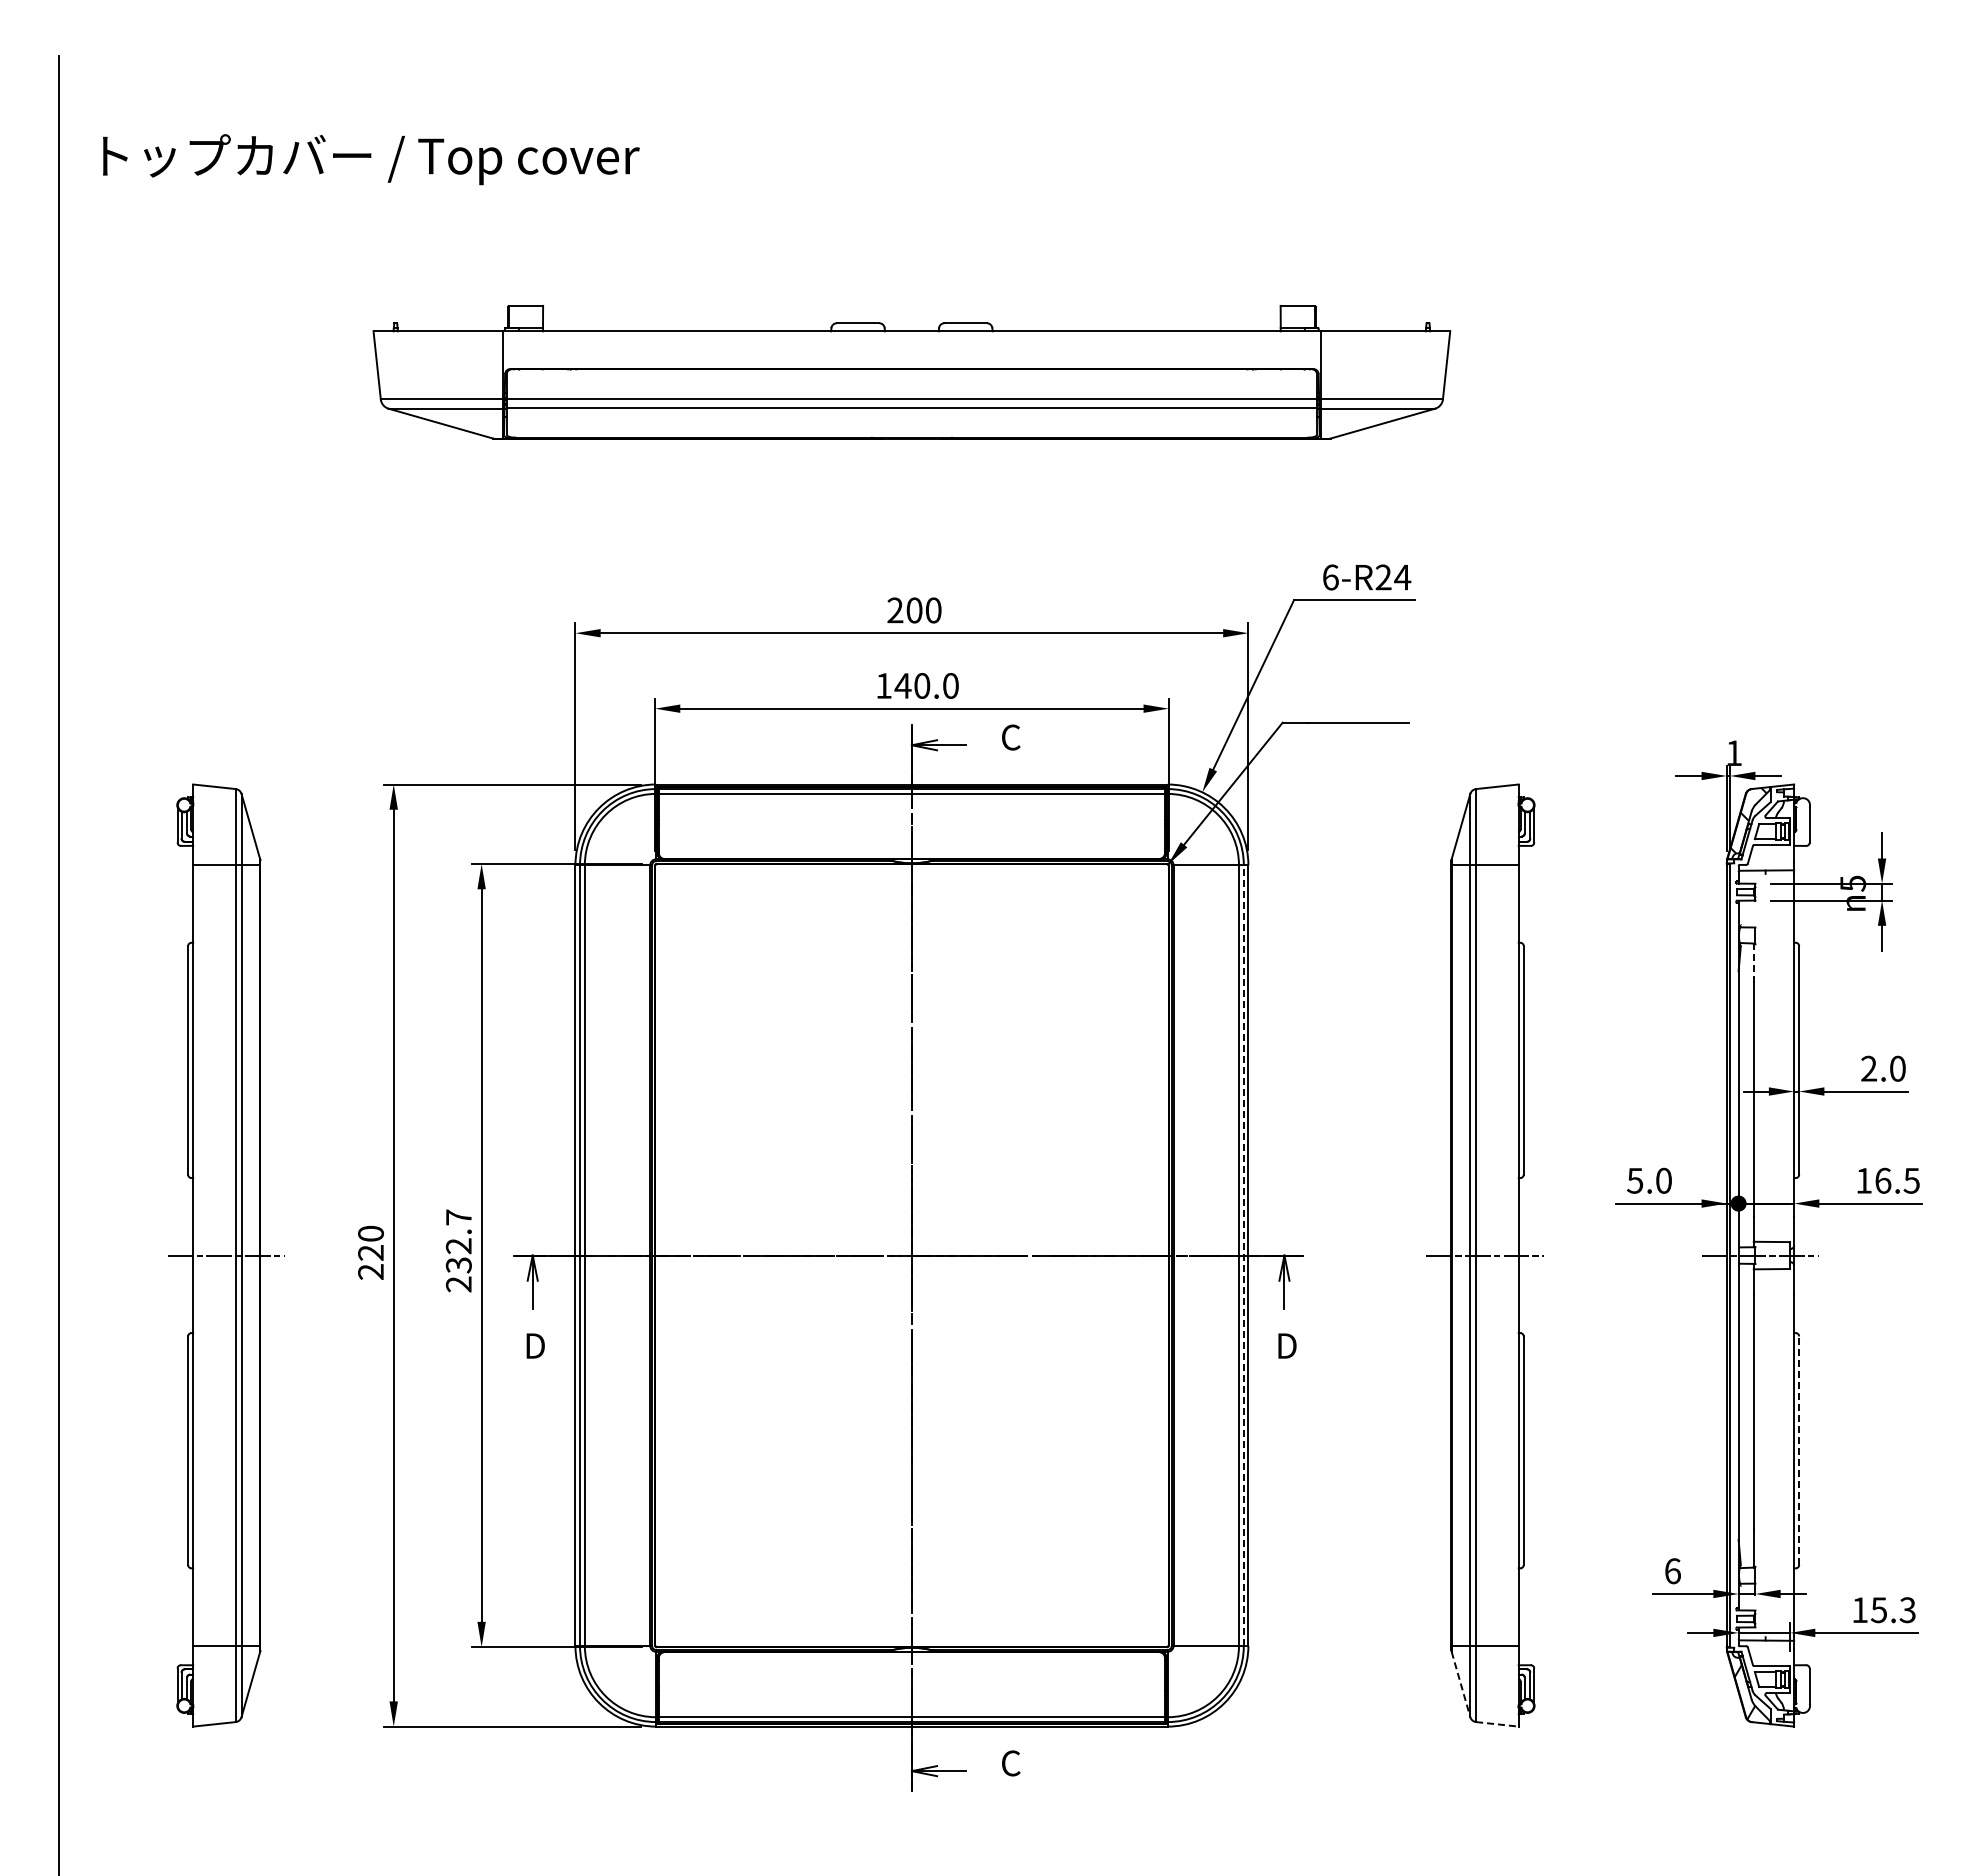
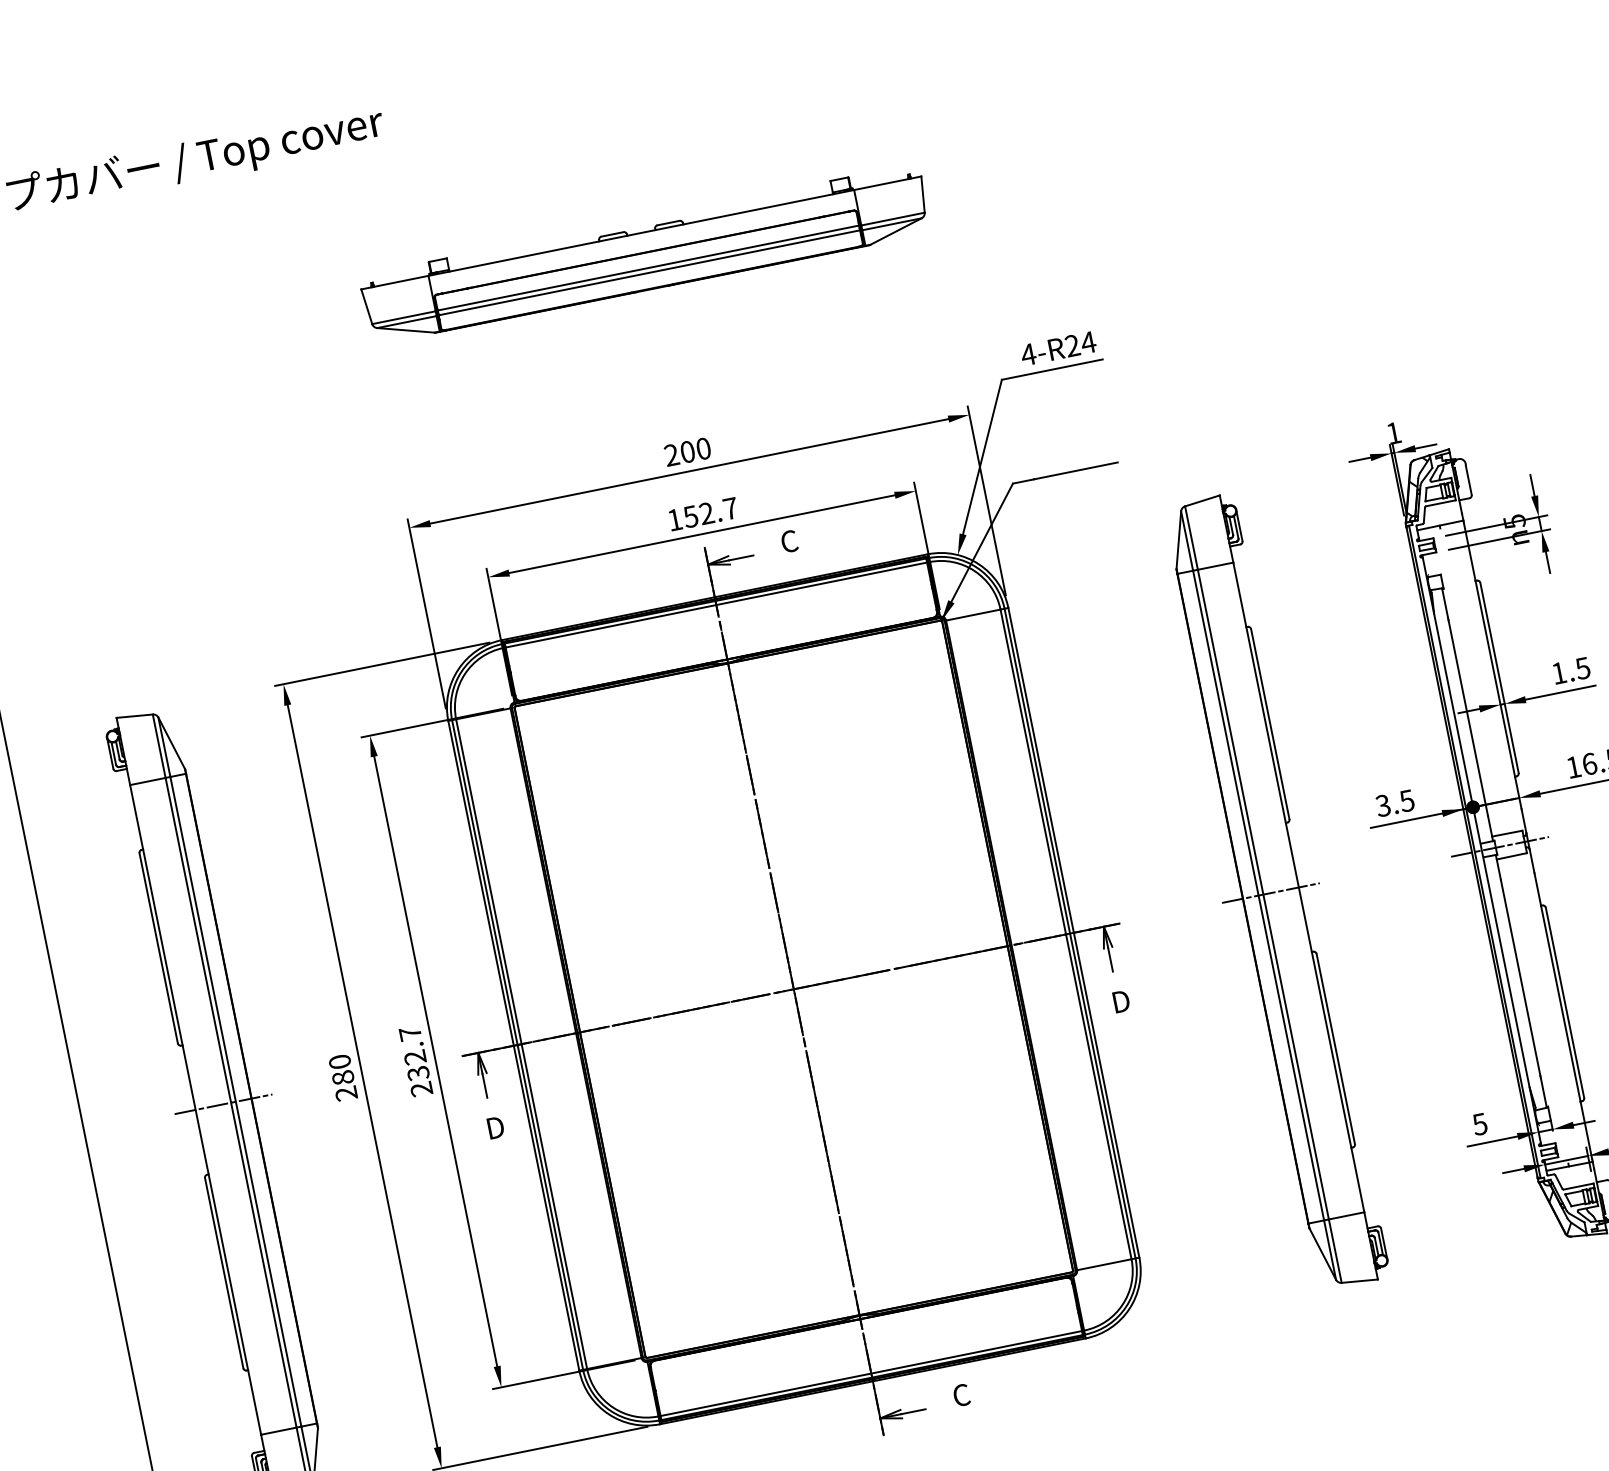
part: (911, 372) -> (645, 254), size x0.62
text: (1330, 577) -> (1028, 354), 6-R24 -> 4-R24
text: (926, 685) -> (710, 512), 140.0 -> 152.7
line: (1753, 961) -> (1444, 603), dashed -> solid
text: (1883, 1068) -> (1571, 670), 2.0 -> 1.5
text: (1649, 1180) -> (1395, 803), 5.0 -> 3.5
text: (370, 1252) -> (342, 1077), 220 -> 280
line: (1243, 1255) -> (1069, 933), dashed -> solid
line: (1799, 1450) -> (1565, 1002), dashed -> solid
text: (1672, 1571) -> (1479, 1124), 6 -> 5
line: (1461, 1685) -> (1323, 1254), dashed -> solid
line: (1497, 1724) -> (1359, 1281), dashed -> solid

